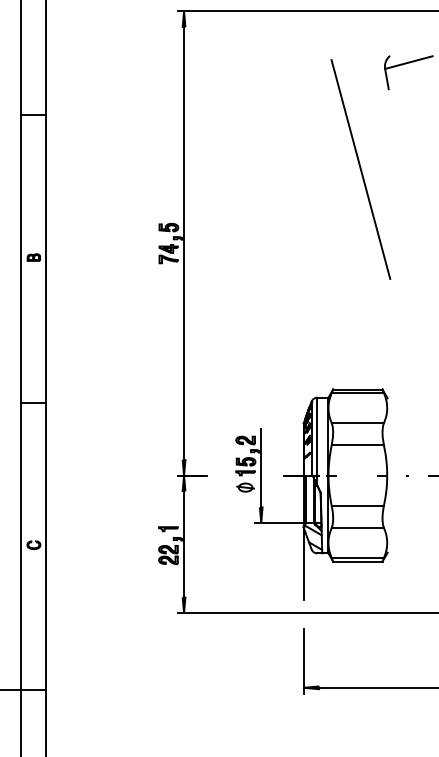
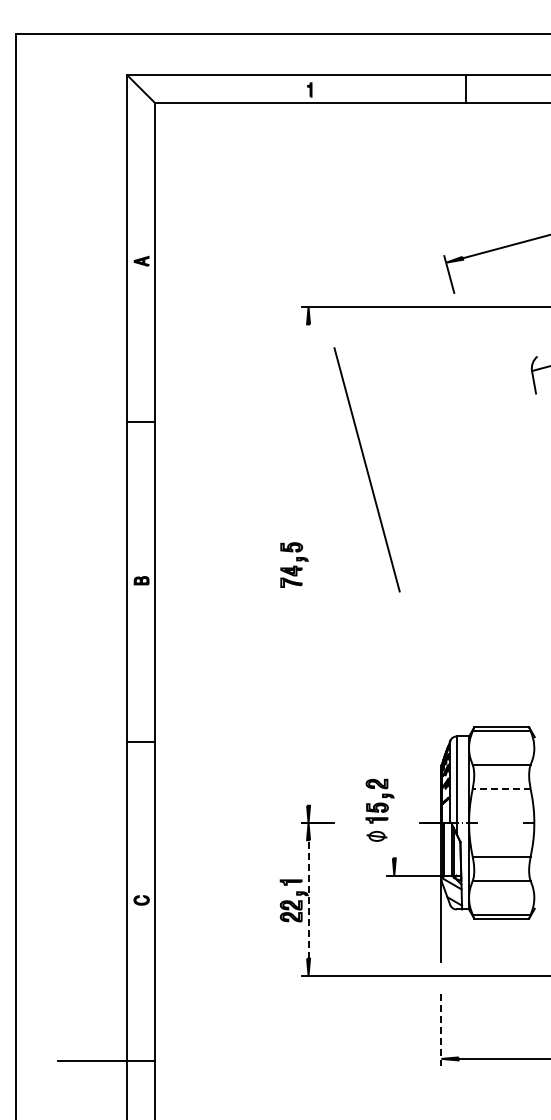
line: (360, 169) -> (366, 469), moved
line: (184, 242) -> (308, 564), removed
line: (357, 445) -> (501, 789), solid -> dashed
line: (261, 467) -> (394, 814), removed
line: (184, 543) -> (308, 898), solid -> dashed
line: (303, 662) -> (441, 1030), solid -> dashed

